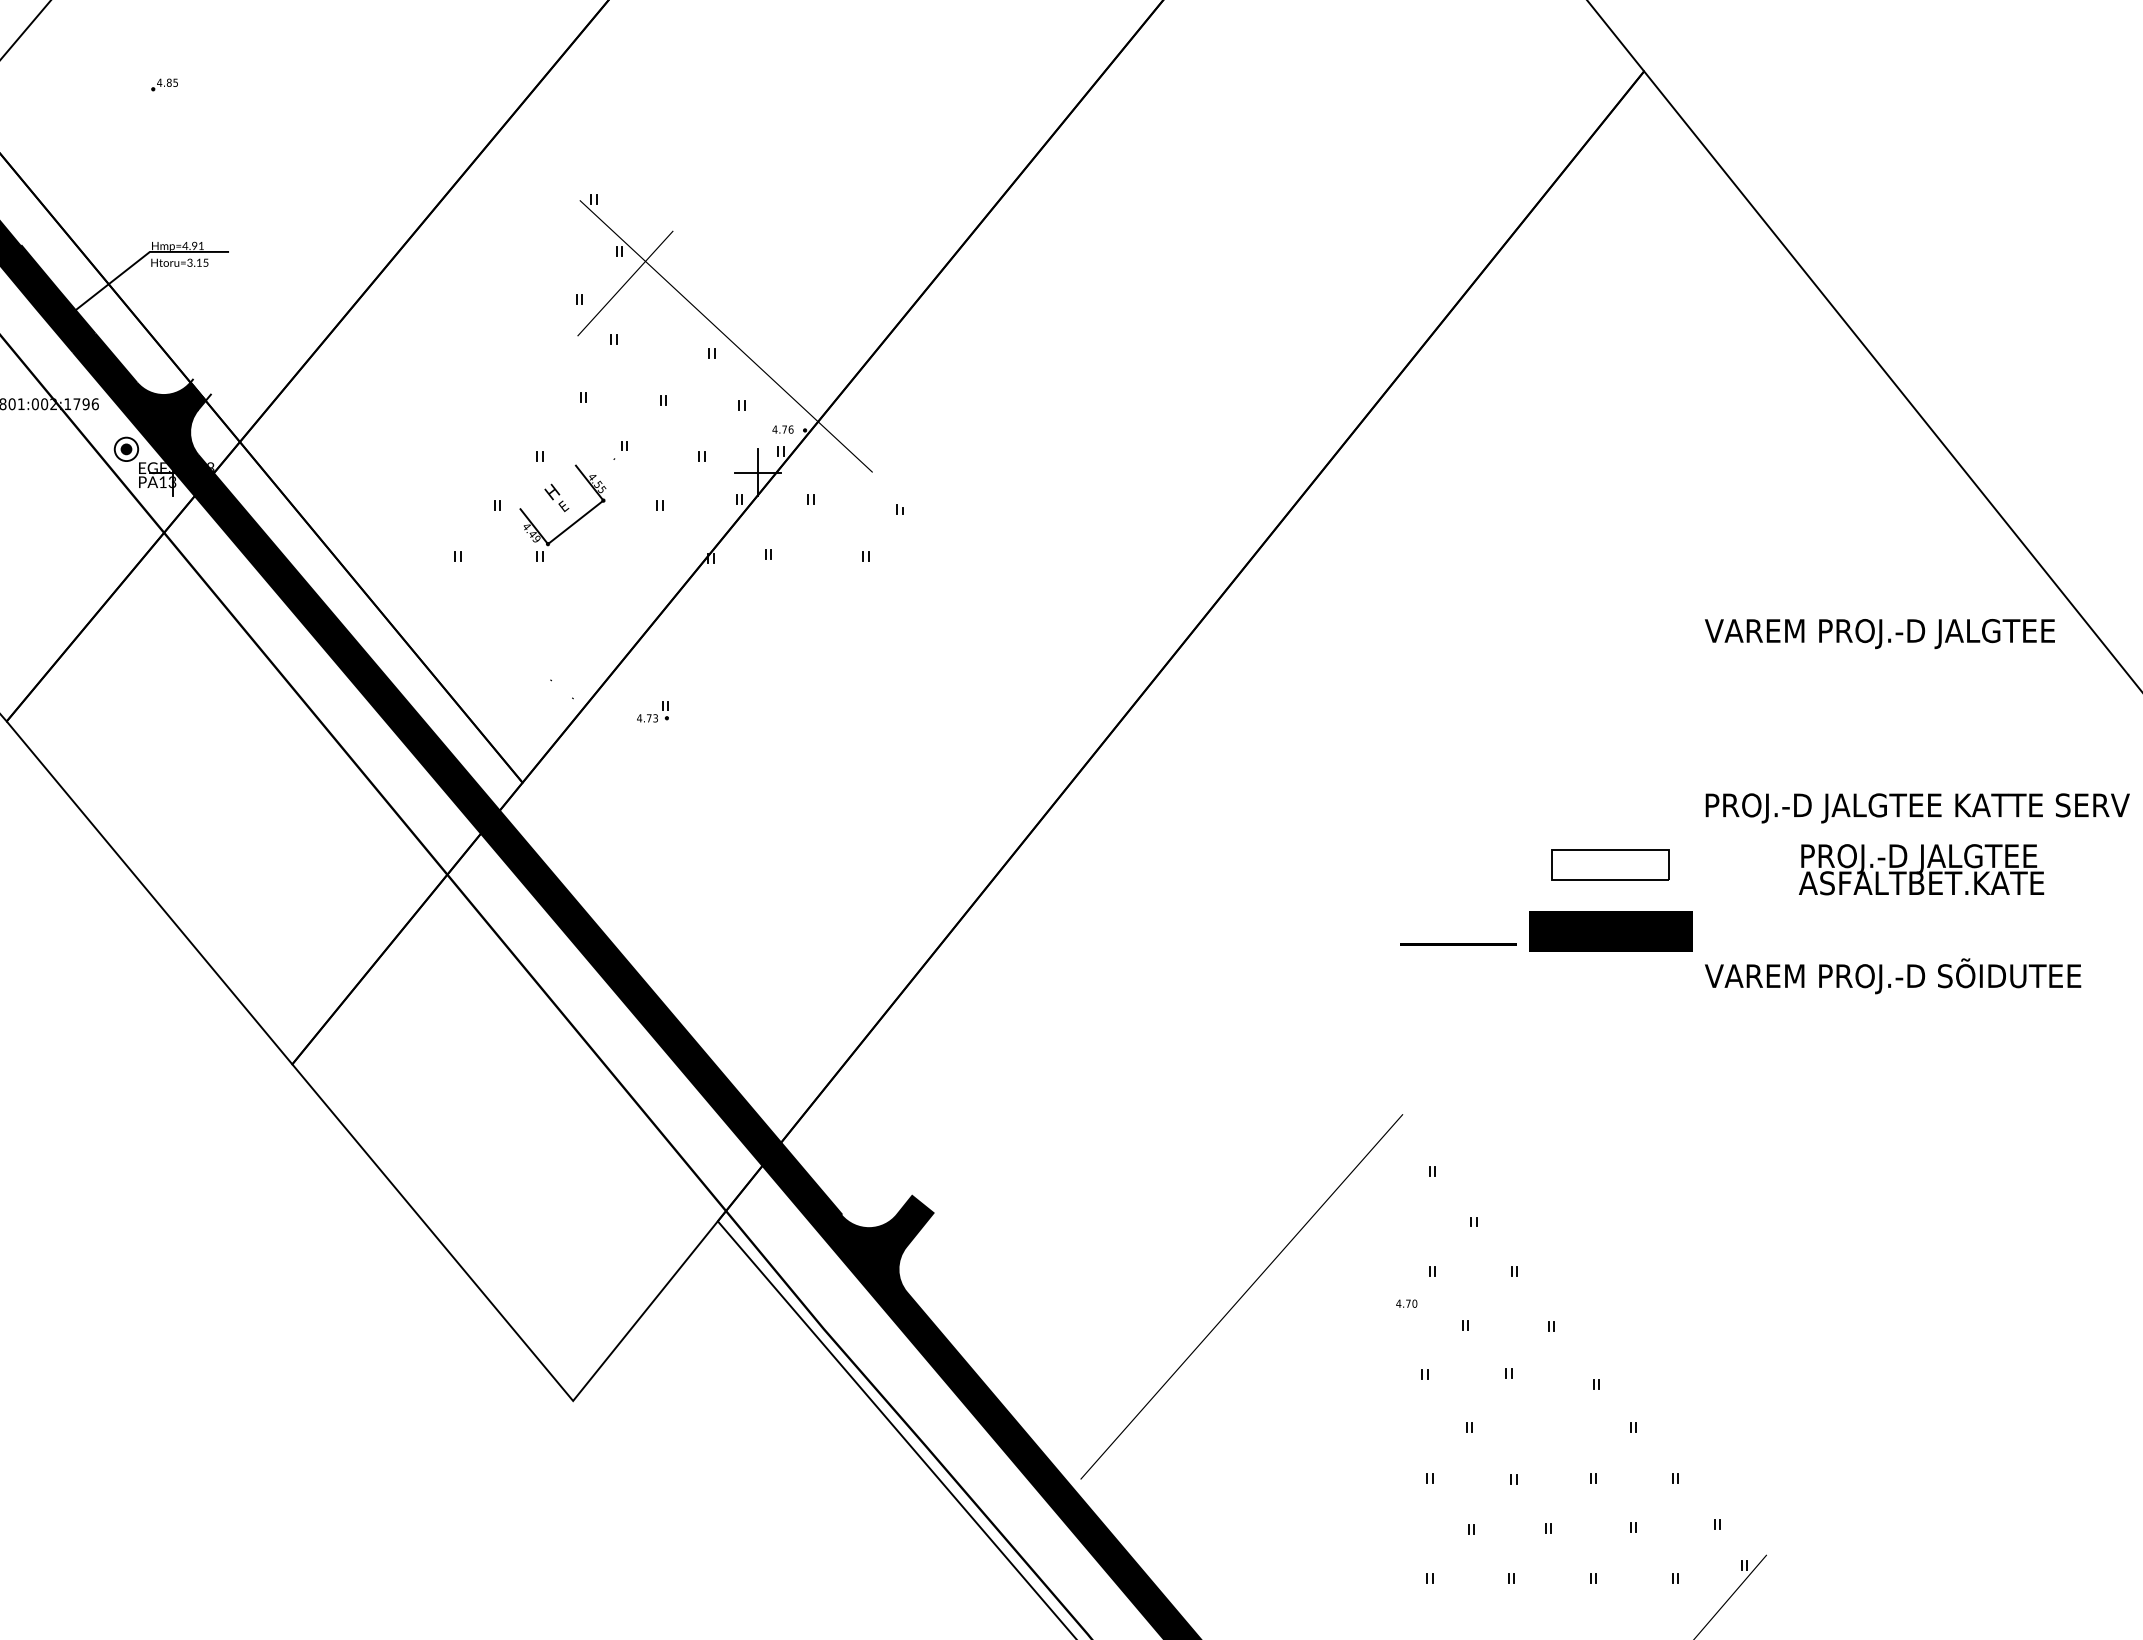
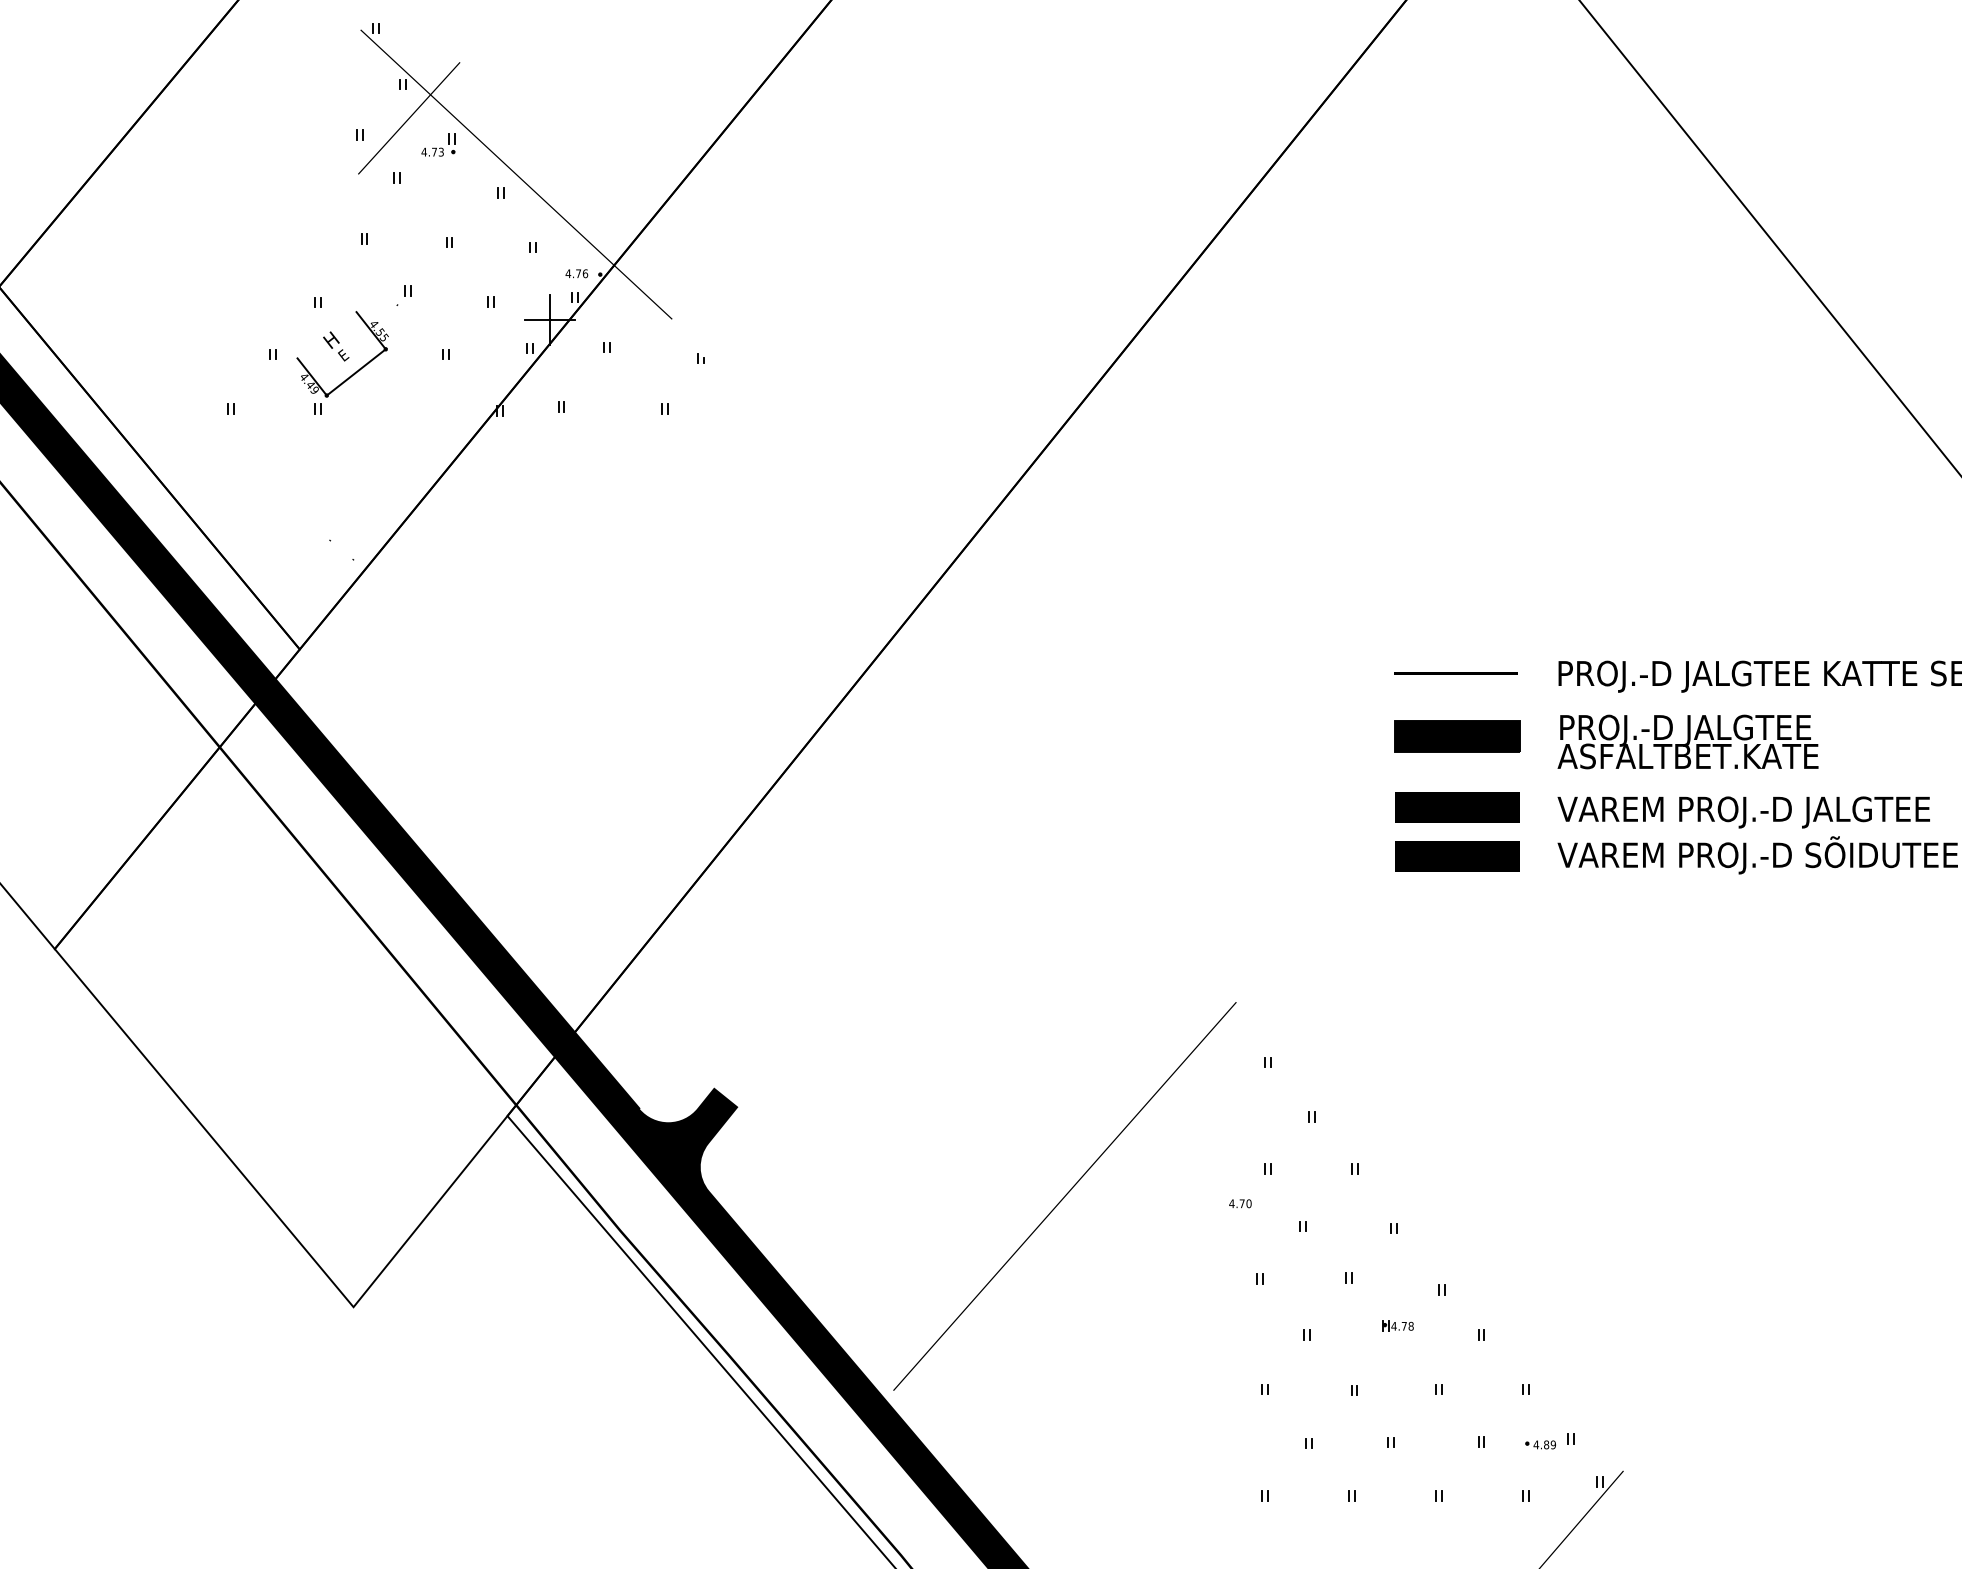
text: (1879, 634) -> (1743, 813), moved
part: (652, 711) -> (437, 144), moved
fill: (1610, 864) -> (1457, 736), added
text: (1921, 869) -> (1688, 741), moved
part: (1610, 930) -> (1457, 806), size x0.71
line: (1458, 944) -> (1456, 673), moved
fill: (1610, 976) -> (1457, 855), added
part: (1554, 1418) -> (1397, 1325), added
part: (1688, 1530) -> (1540, 1444), added

